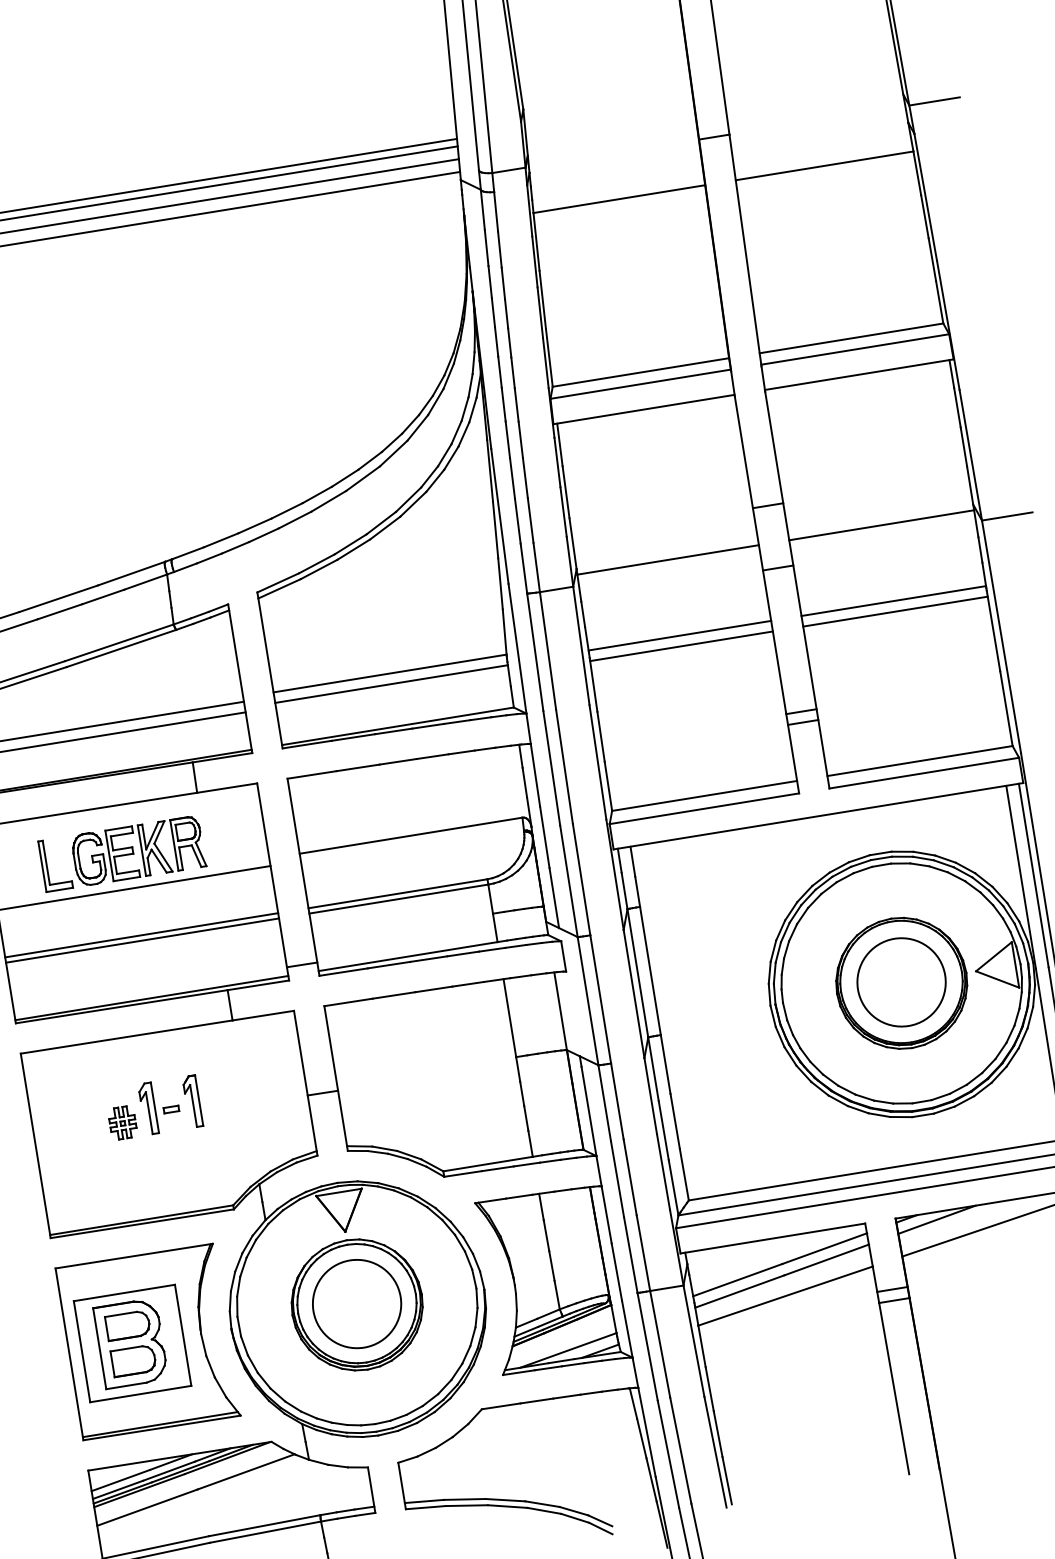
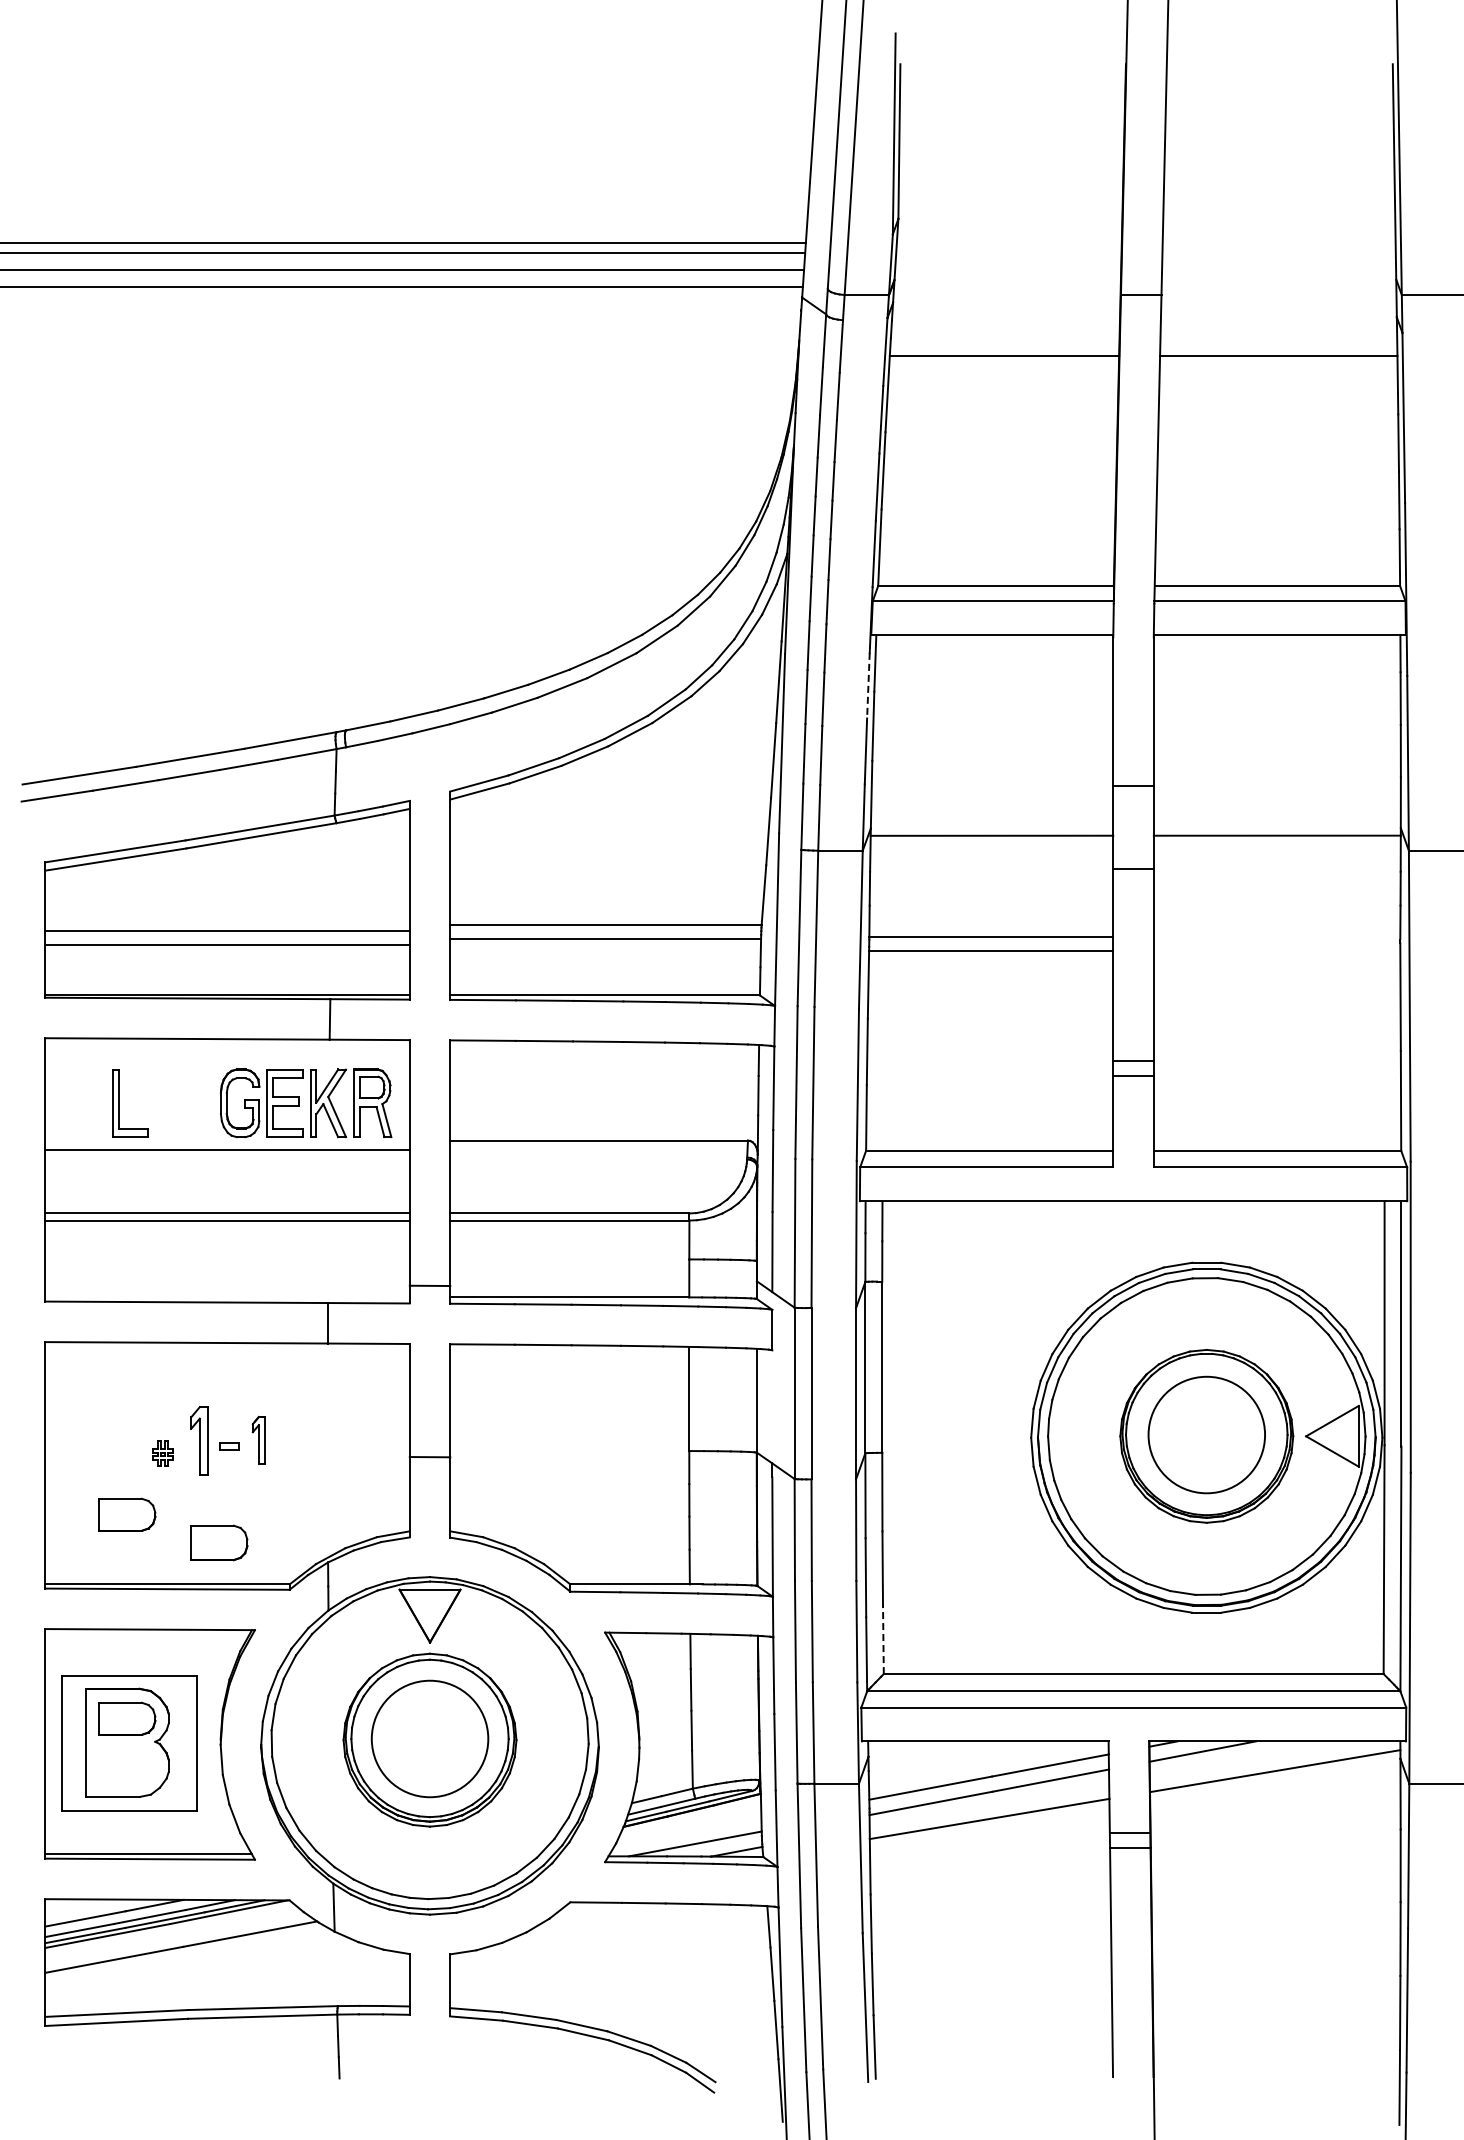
line: (557, 462) -> (868, 685), solid -> dashed
line: (893, 600) -> (1276, 936), removed
line: (895, 612) -> (1276, 951), removed
part: (138, 851) -> (306, 1103), moved
line: (151, 998) -> (227, 1297), removed
part: (192, 1101) -> (258, 1440), size x0.7
part: (122, 1122) -> (162, 1453), size x0.6
part: (103, 1172) -> (127, 1514), added
line: (684, 1174) -> (883, 1639), solid -> dashed
part: (133, 1360) -> (219, 1542), moved

